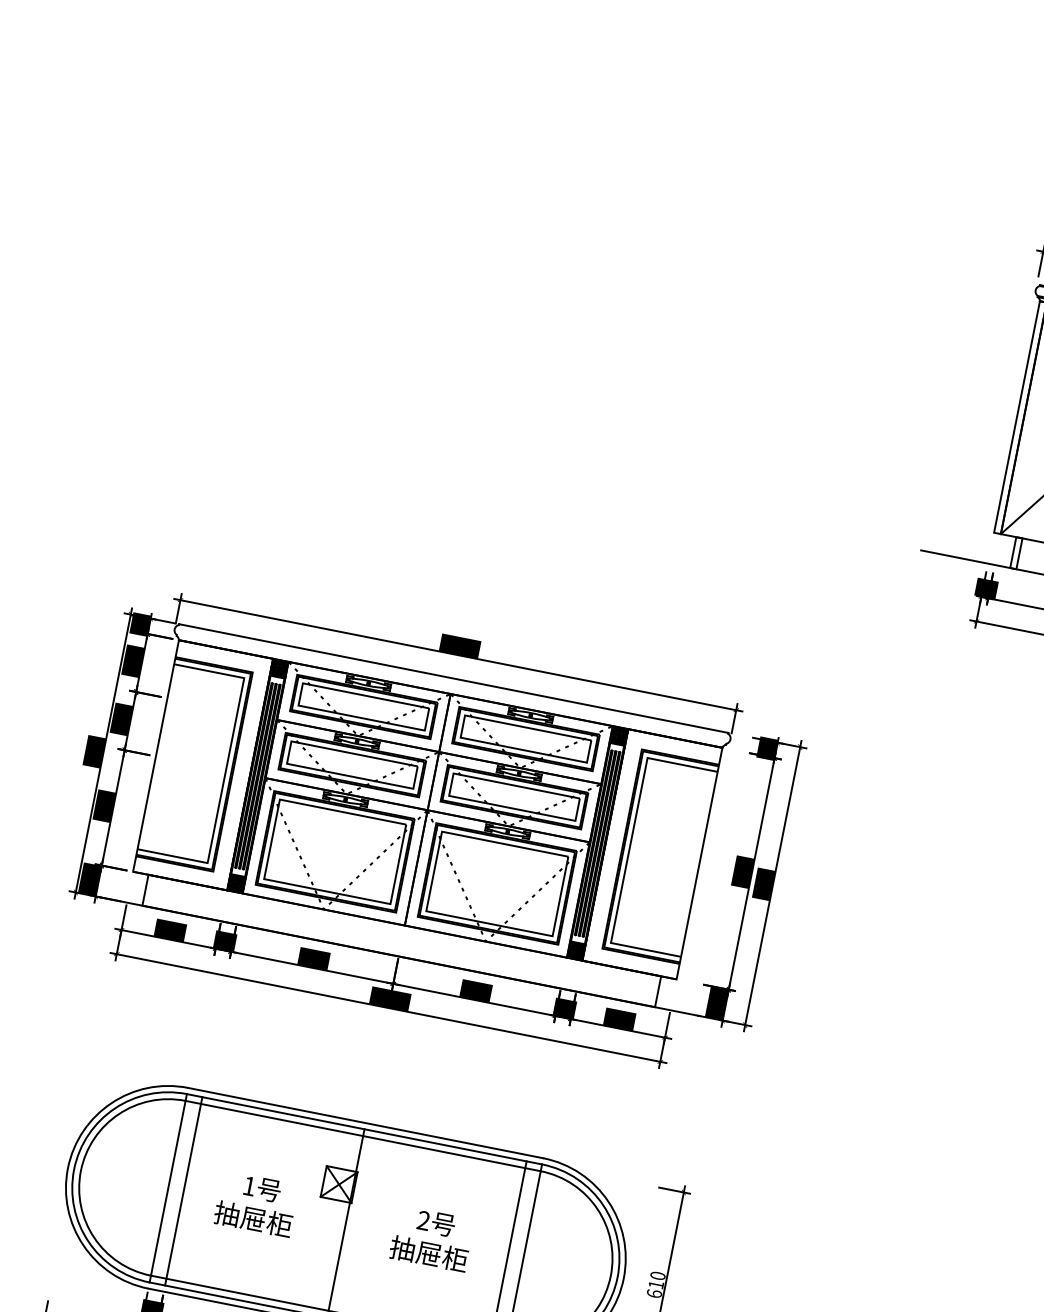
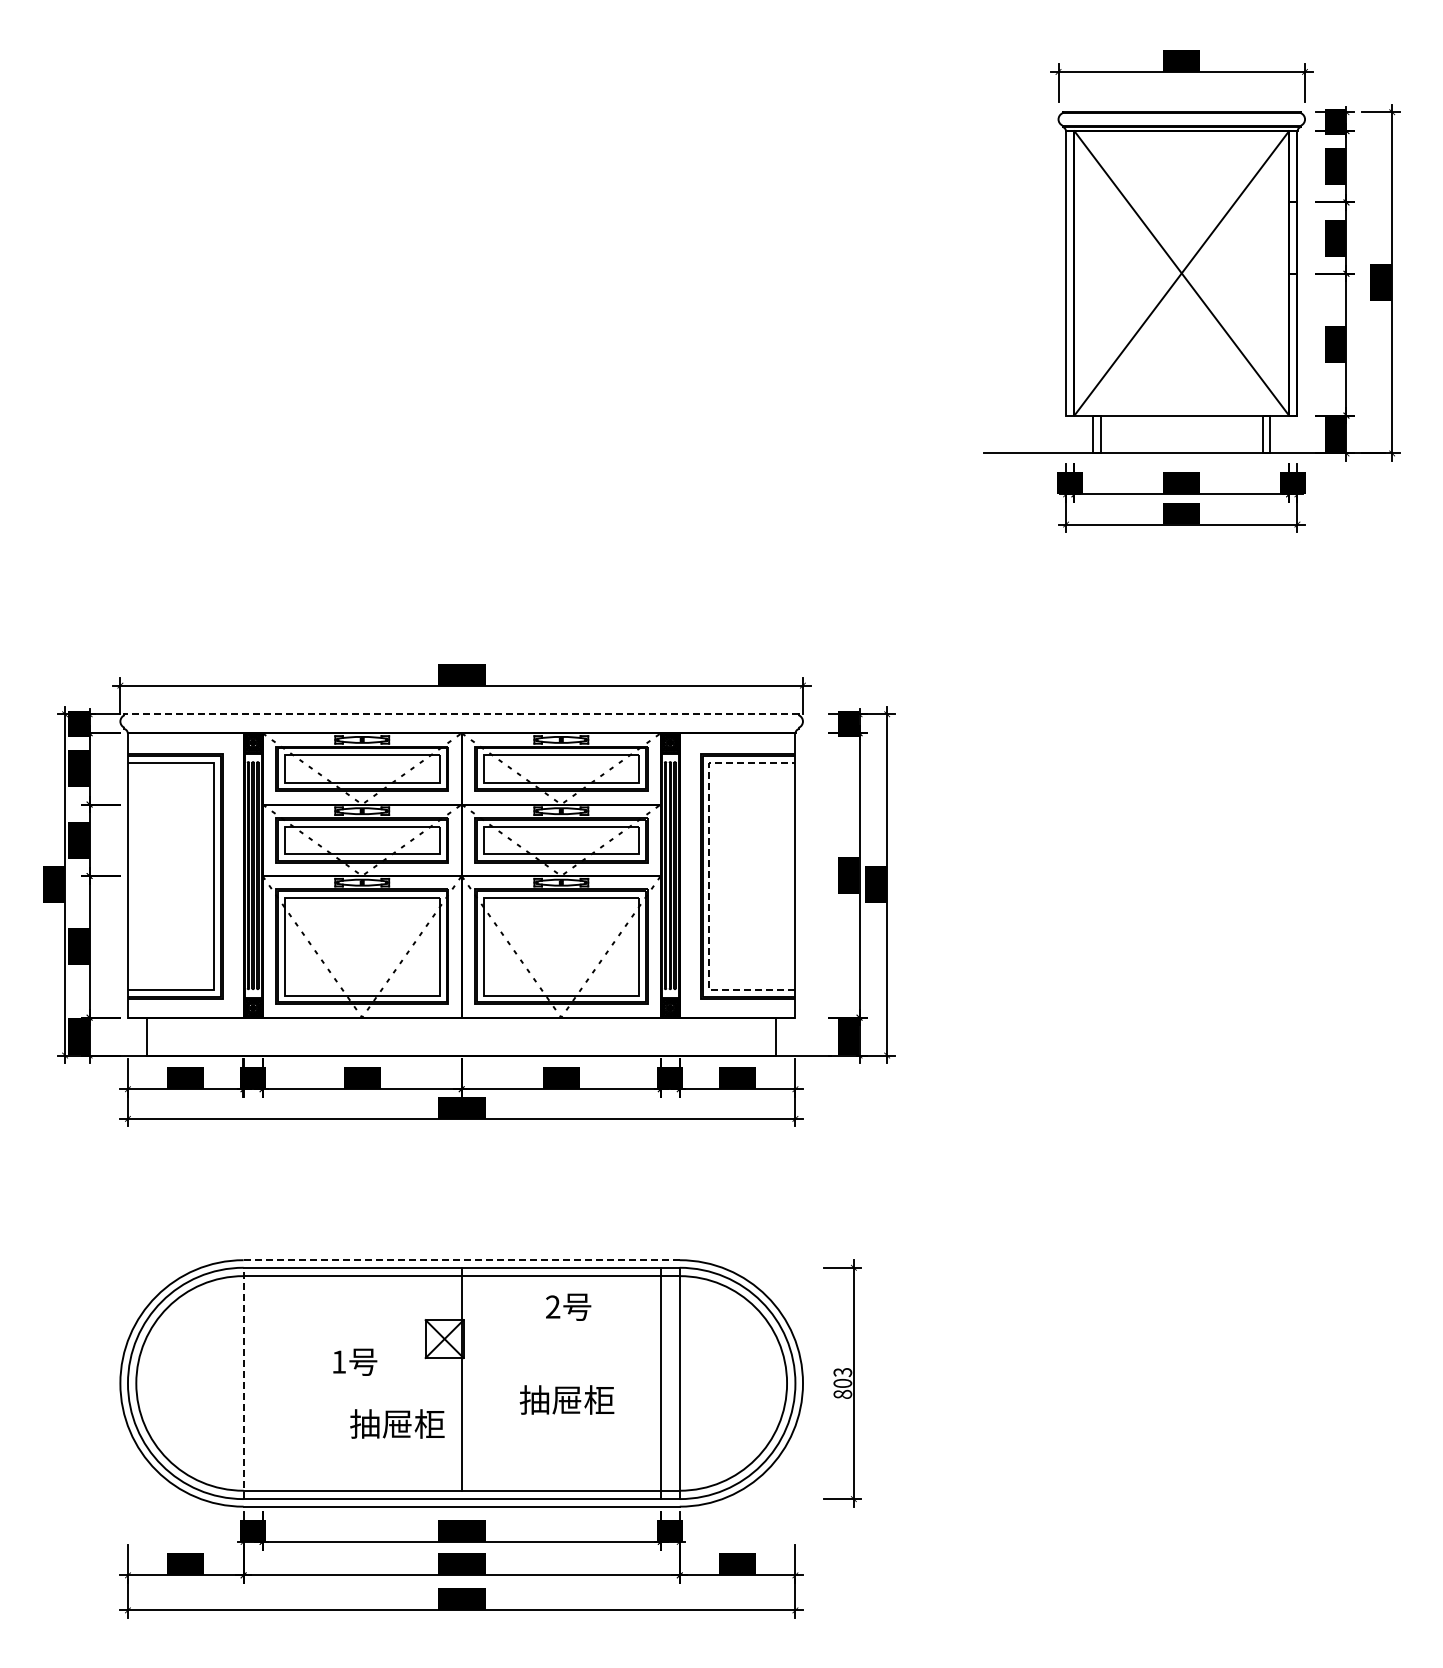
line: (453, 678) -> (461, 714), solid -> dashed
line: (629, 850) -> (709, 876), solid -> dashed
line: (366, 1123) -> (462, 1260), solid -> dashed
line: (168, 1188) -> (243, 1383), solid -> dashed
line: (183, 1191) -> (262, 1383), removed
text: (253, 1218) -> (397, 1423), moved
text: (436, 1222) -> (568, 1306), moved
text: (656, 1284) -> (842, 1382), 610 -> 803

